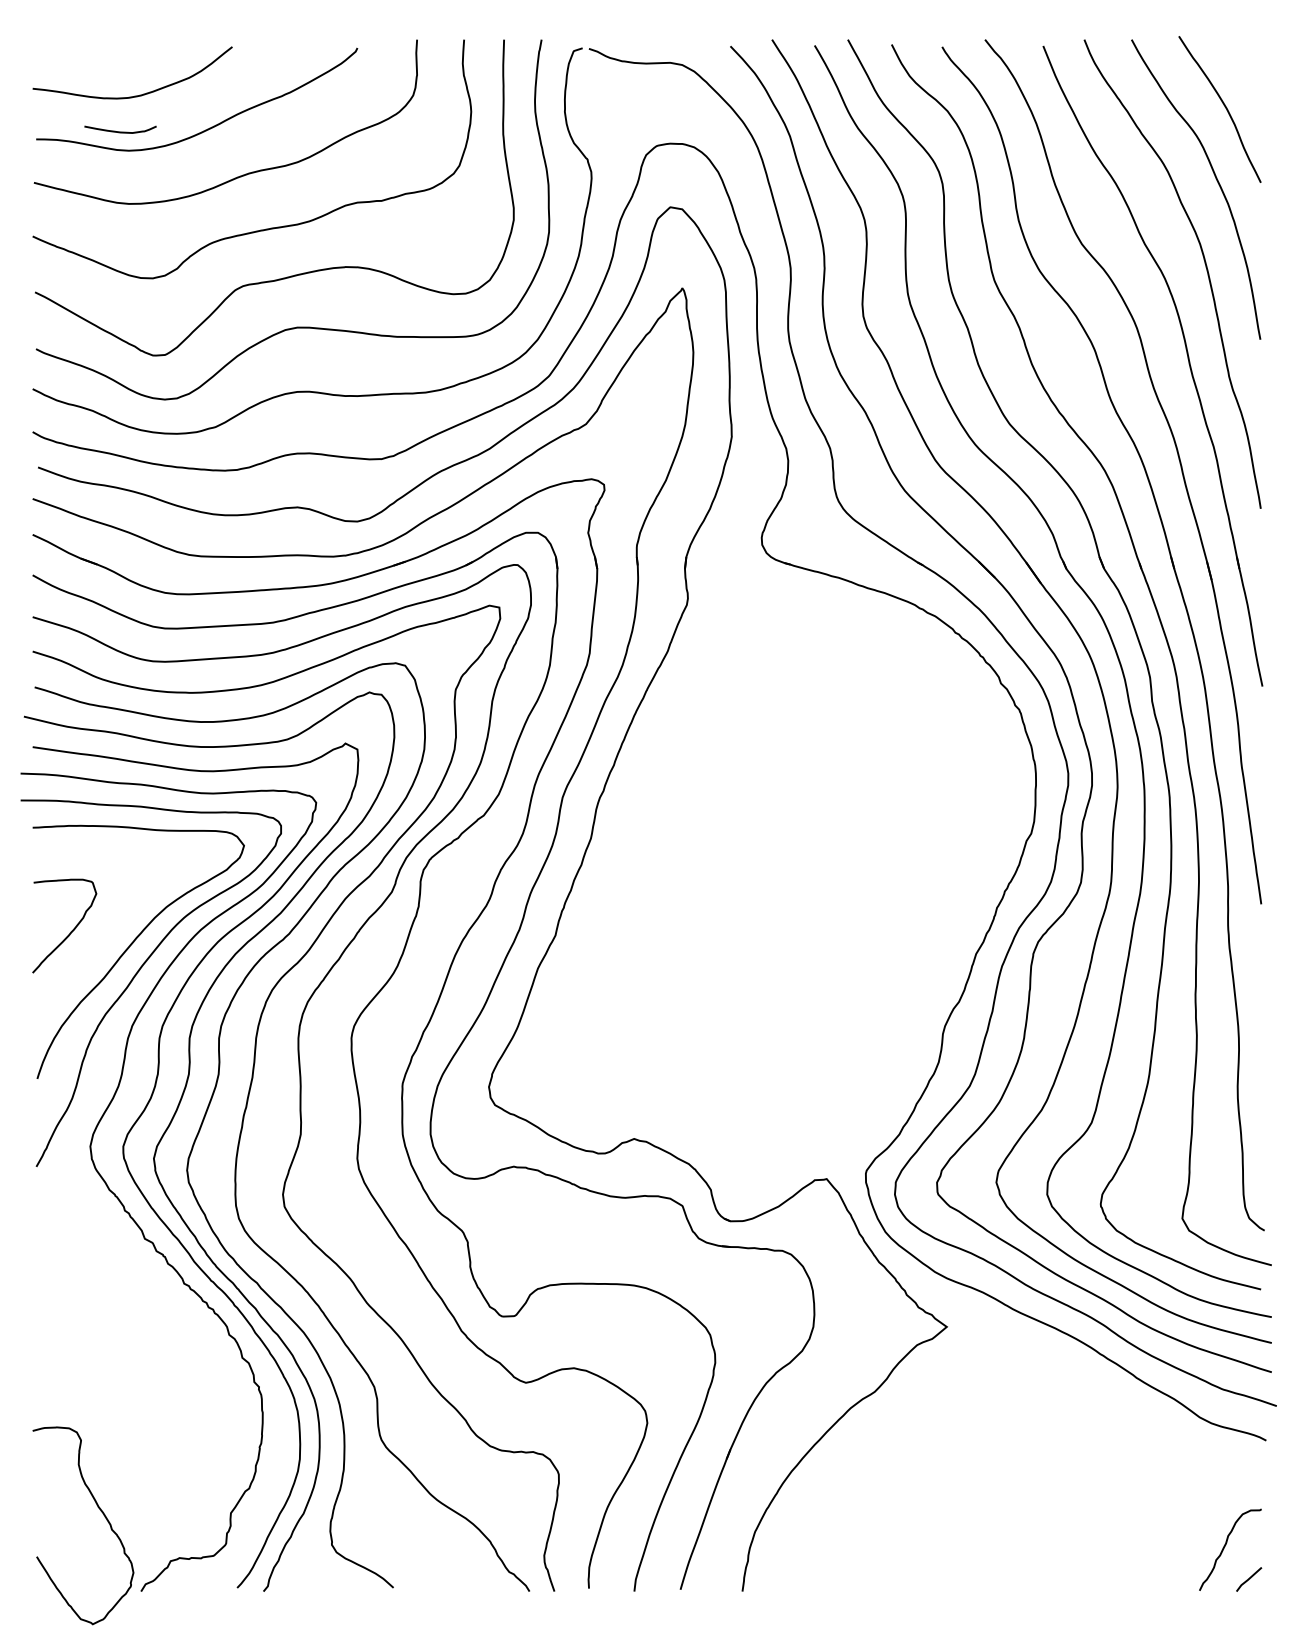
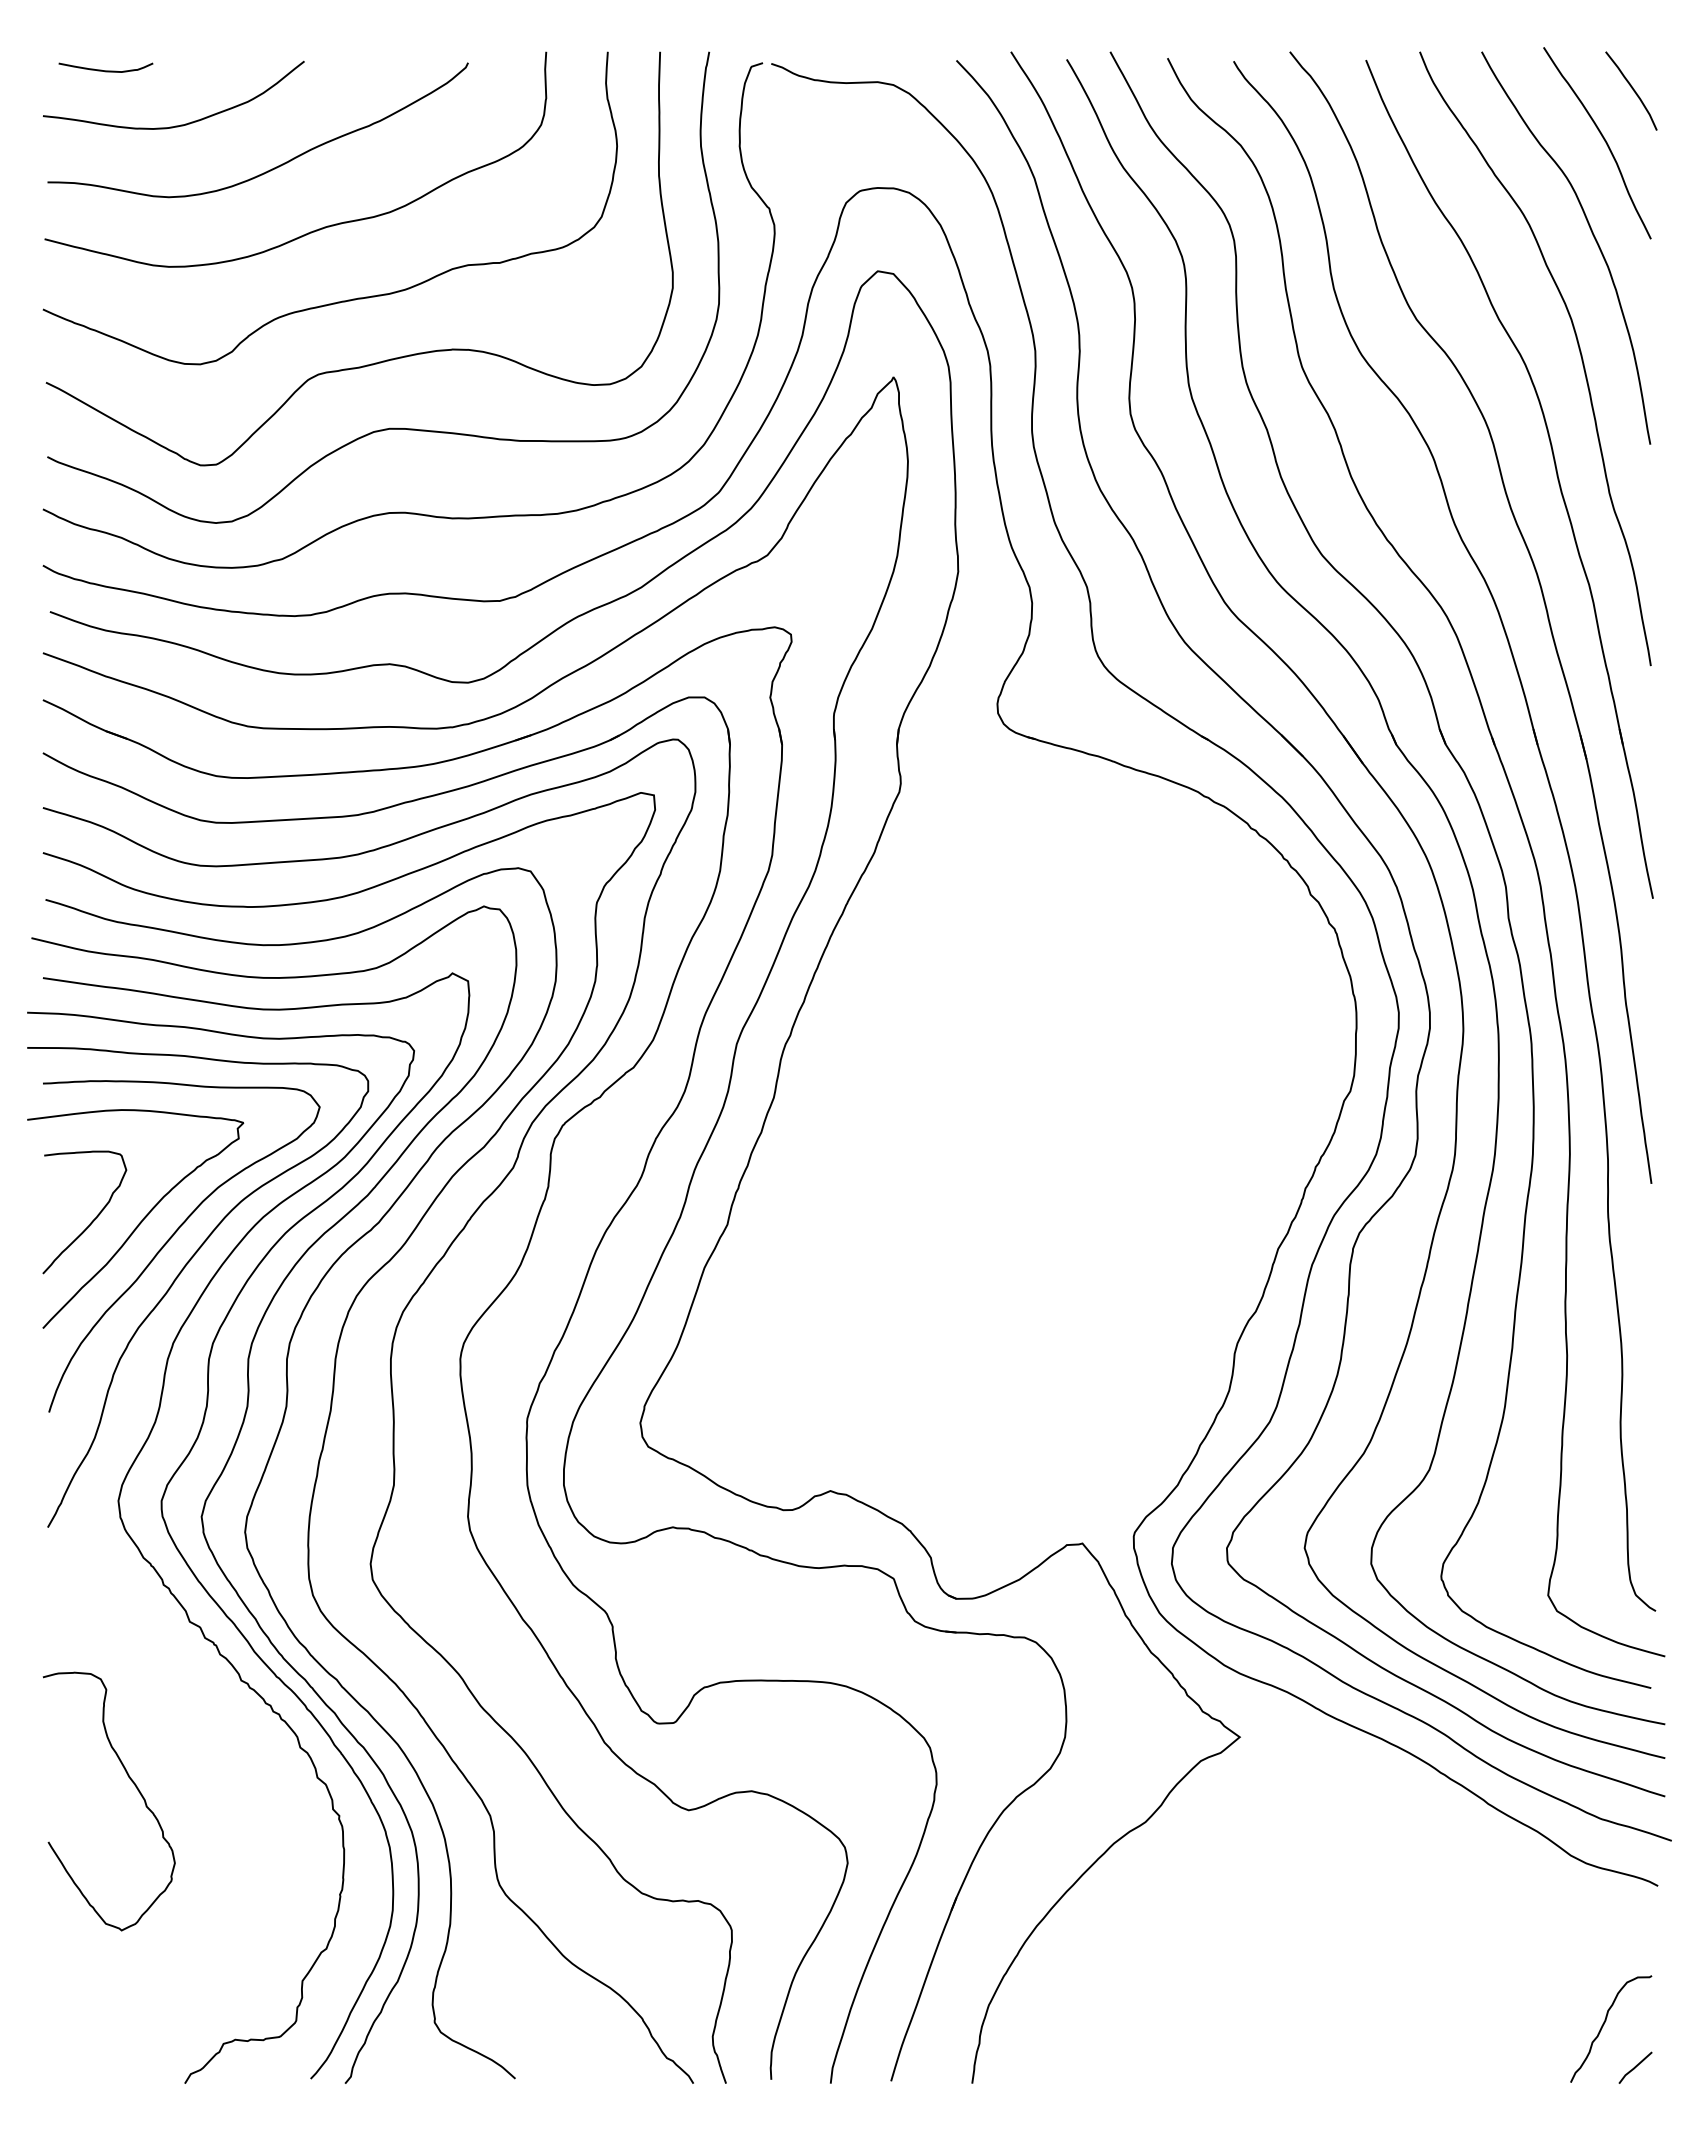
curve: (1246, 68) -> (1632, 89), added
curve: (120, 131) -> (105, 70), moved
curve: (106, 933) -> (139, 1222), added
curve: (101, 1512) -> (133, 1784), moved

